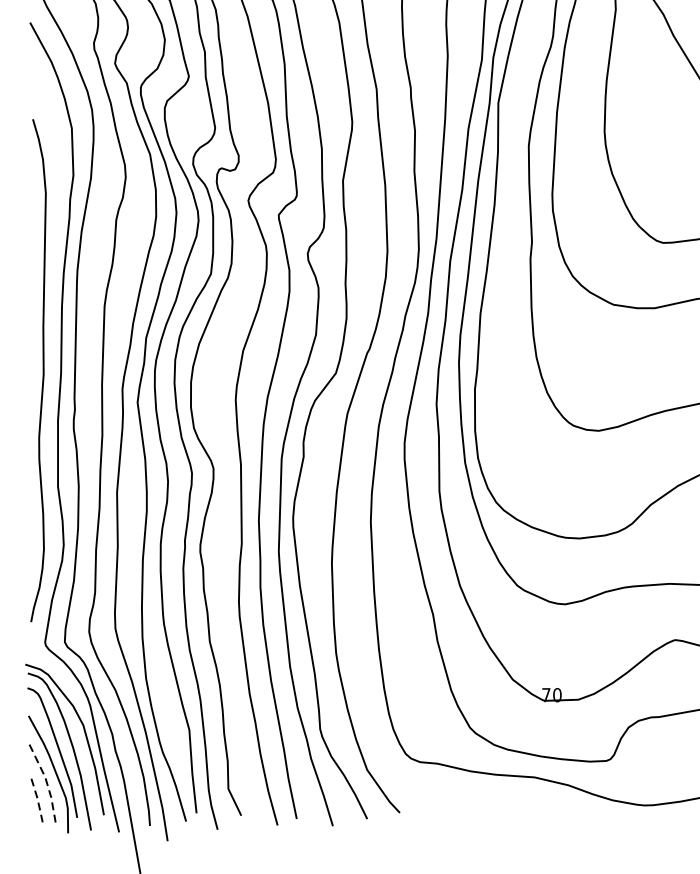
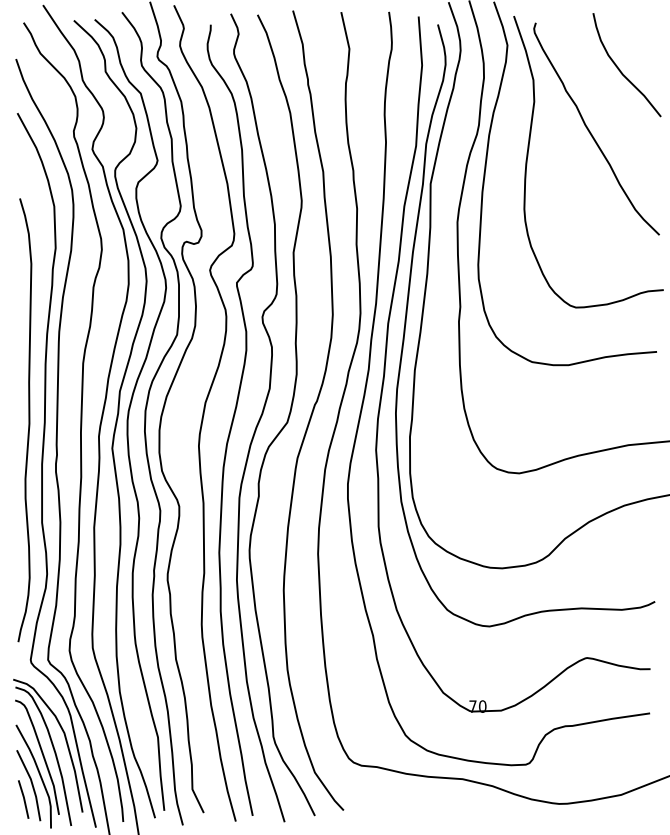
line: (47, 783) -> (32, 784), dashed -> solid
line: (38, 800) -> (24, 799), dashed -> solid

